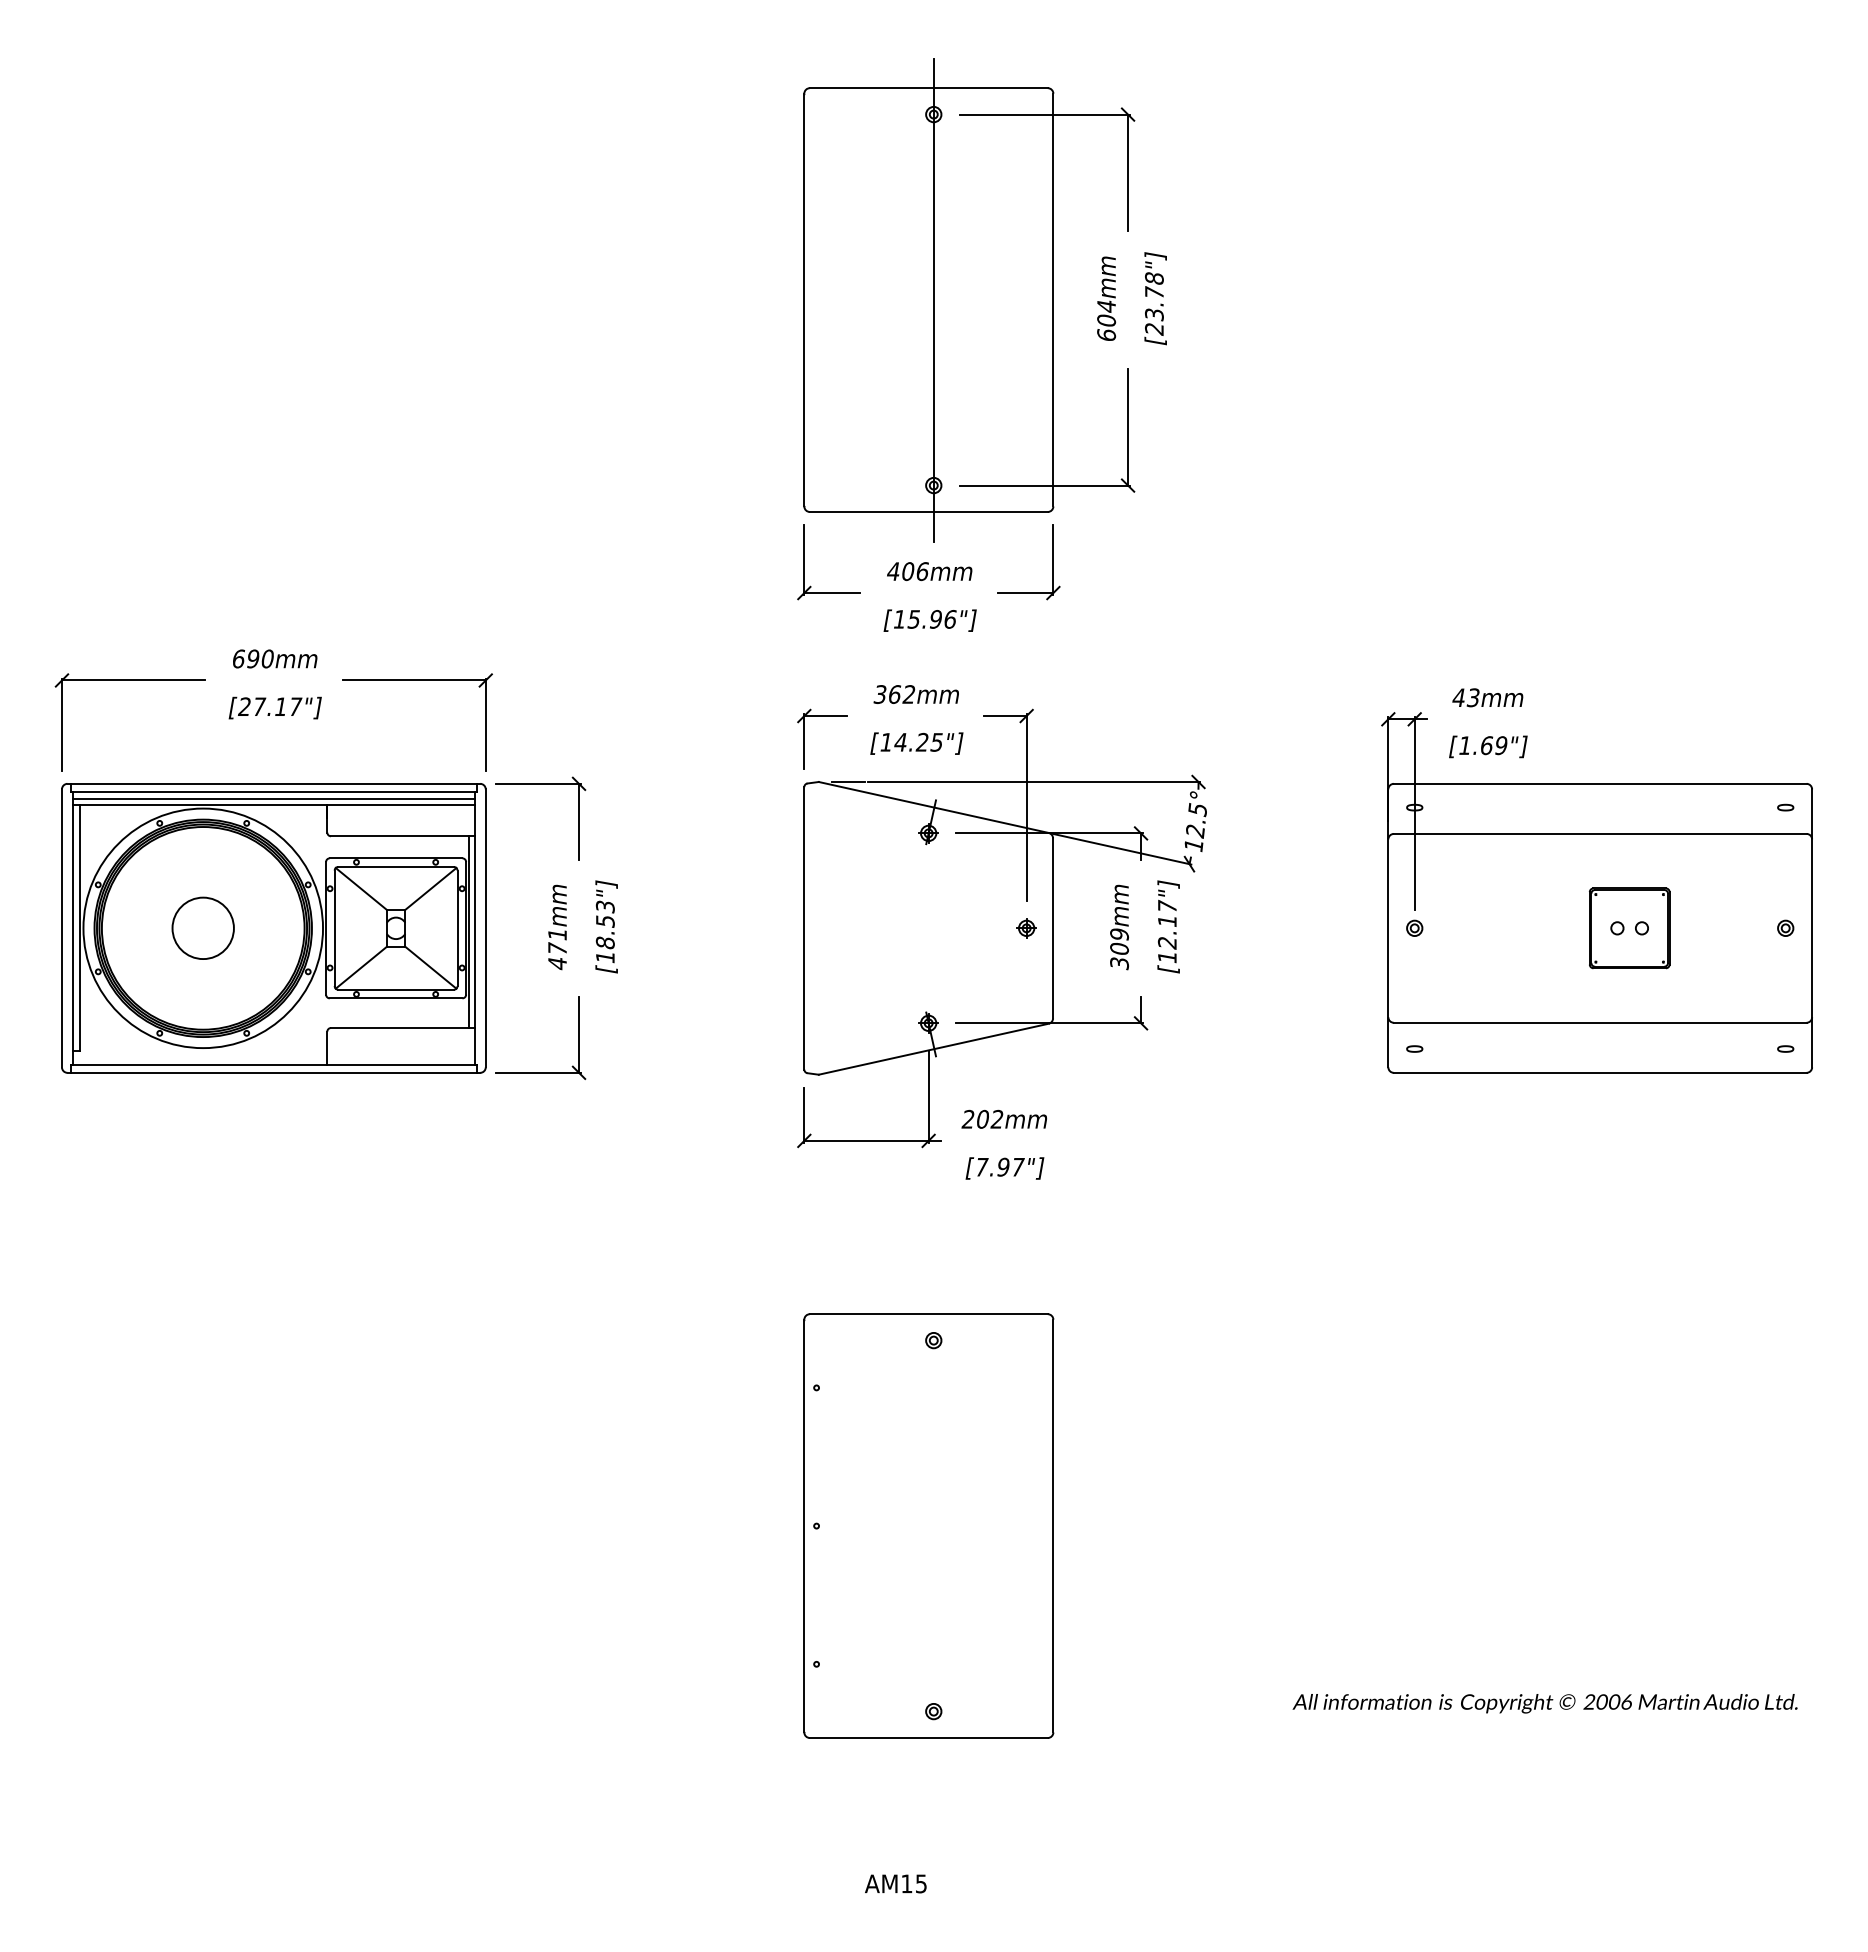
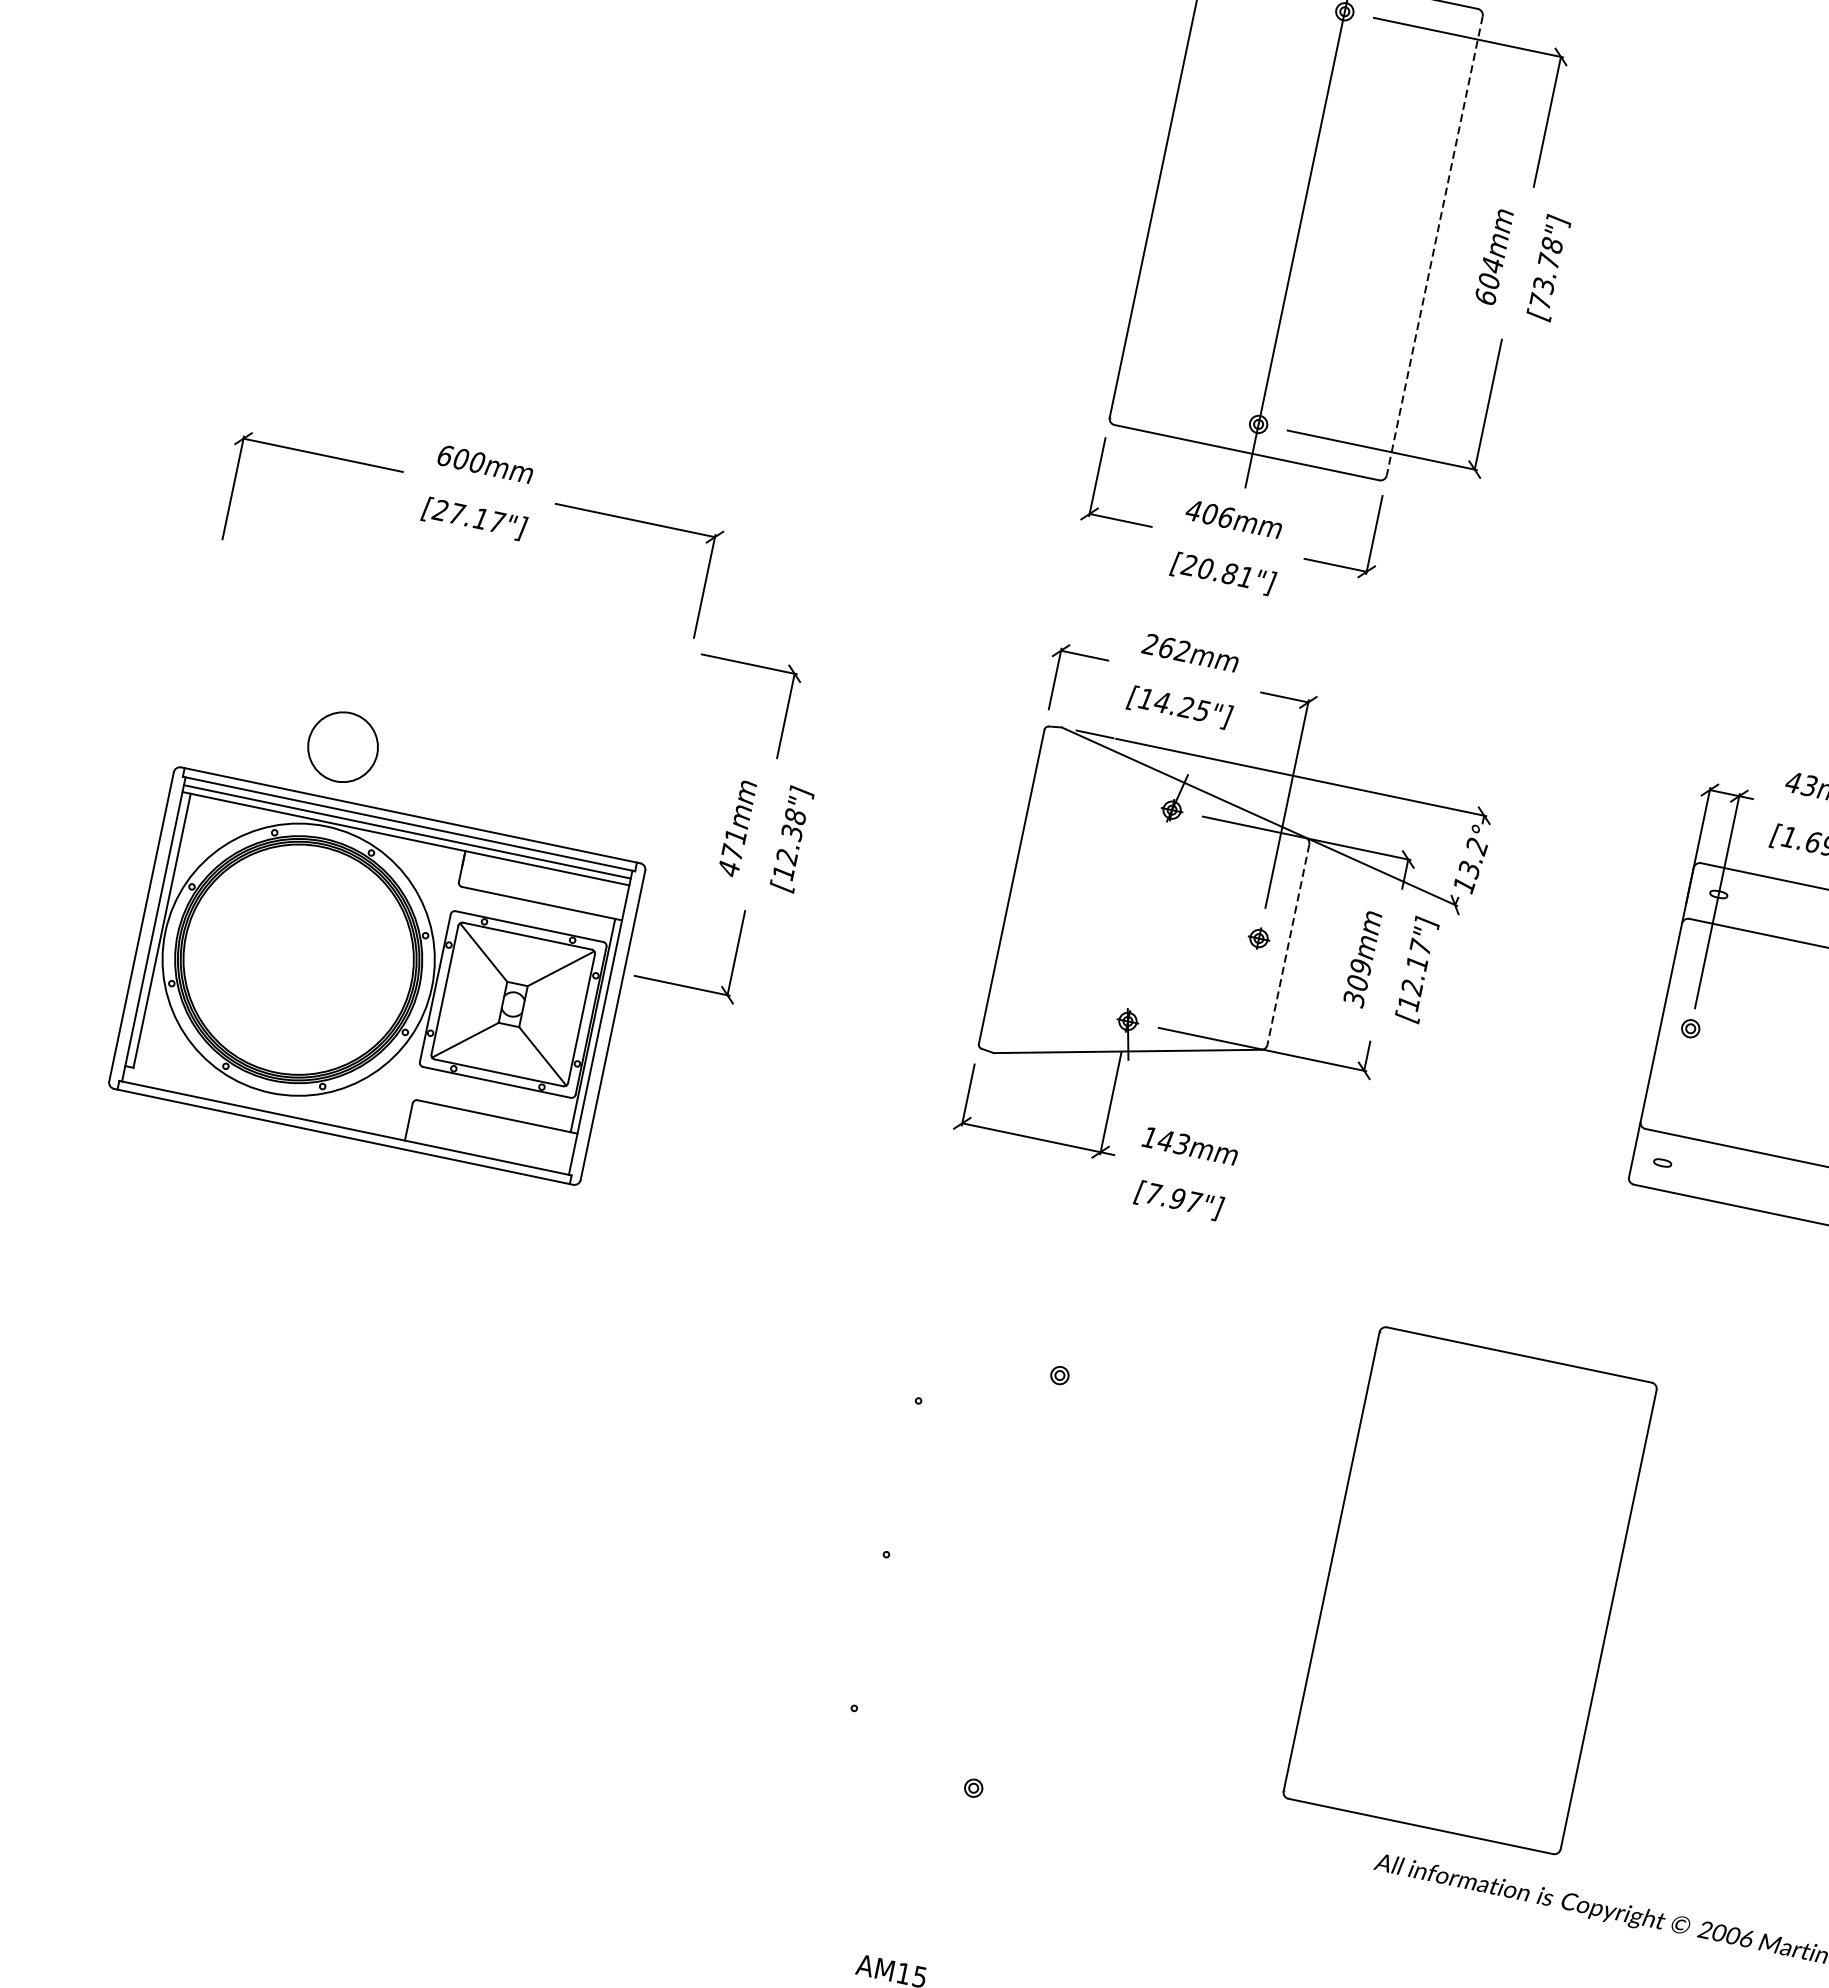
line: (1053, 300) -> (1434, 246), solid -> dashed
text: (1154, 328) -> (1540, 301), [23.78"] -> [73.78"]
text: (924, 618) -> (1217, 570), [15.96"] -> [20.81"]
text: (253, 658) -> (461, 458), 690mm -> 600mm
text: (879, 694) -> (1149, 644), 362mm -> 262mm
text: (1196, 820) -> (1473, 858), 12.5° -> 13.2°
text: (604, 924) -> (790, 836), [18.53"] -> [12.38"]
part: (273, 928) -> (376, 976), moved
line: (1053, 928) -> (1288, 944), solid -> dashed
text: (982, 1118) -> (1165, 1139), 202mm -> 143mm
part: (928, 1525) -> (1469, 1589), moved

